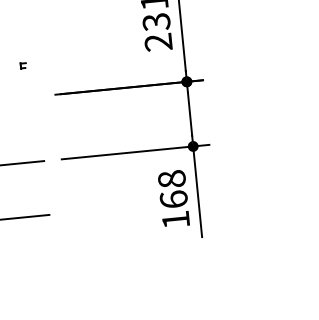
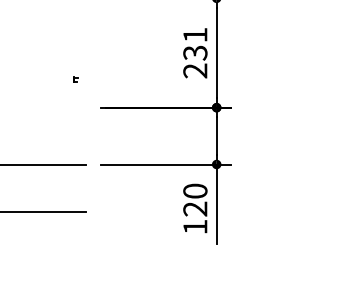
text: (172, 188) -> (195, 199), 168 -> 120

